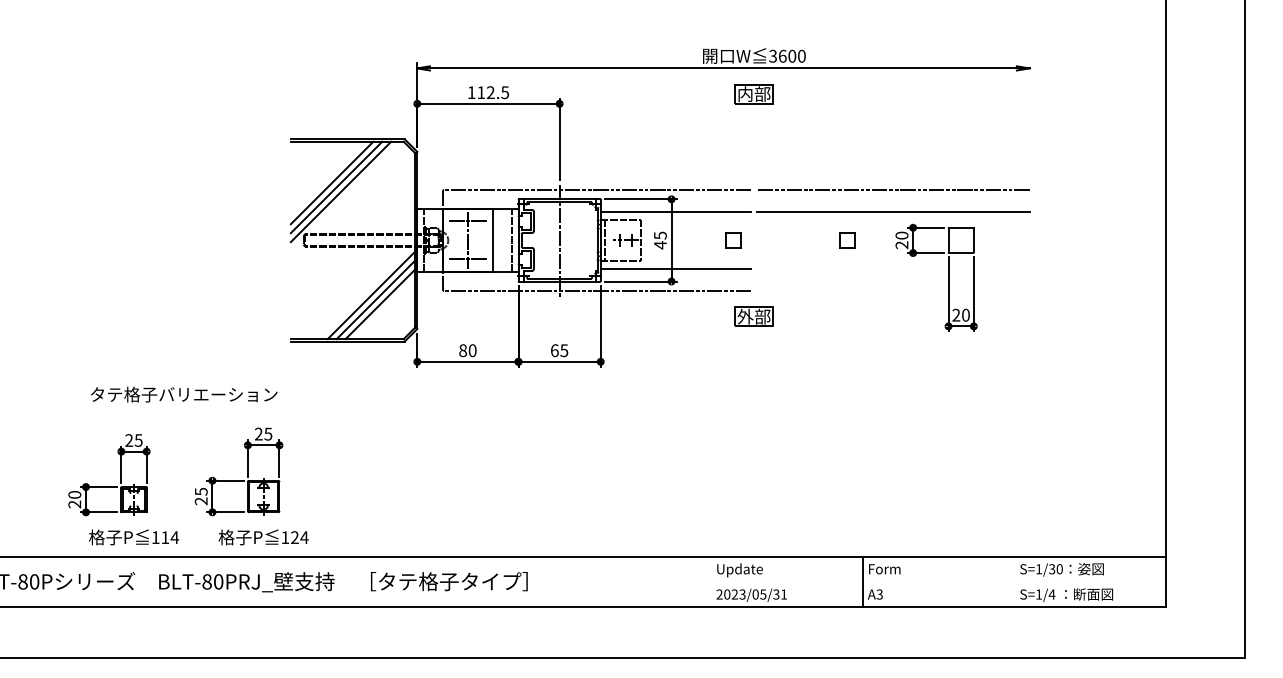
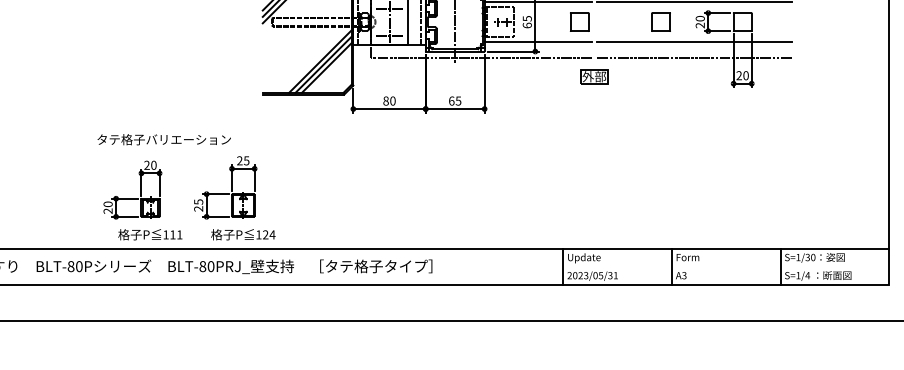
part: (733, 240) -> (579, 22), size x1.67
part: (847, 240) -> (661, 22), size x1.67
text: (660, 245) -> (527, 25), 45 -> 65
line: (893, 268) -> (694, 42), added
line: (893, 290) -> (694, 57), added
text: (184, 394) -> (164, 139), moved
text: (138, 440) -> (153, 165), 25 -> 20
text: (174, 537) -> (179, 234), 114 -> 111
line: (710, 581) -> (563, 266), added
line: (1014, 581) -> (780, 266), added

